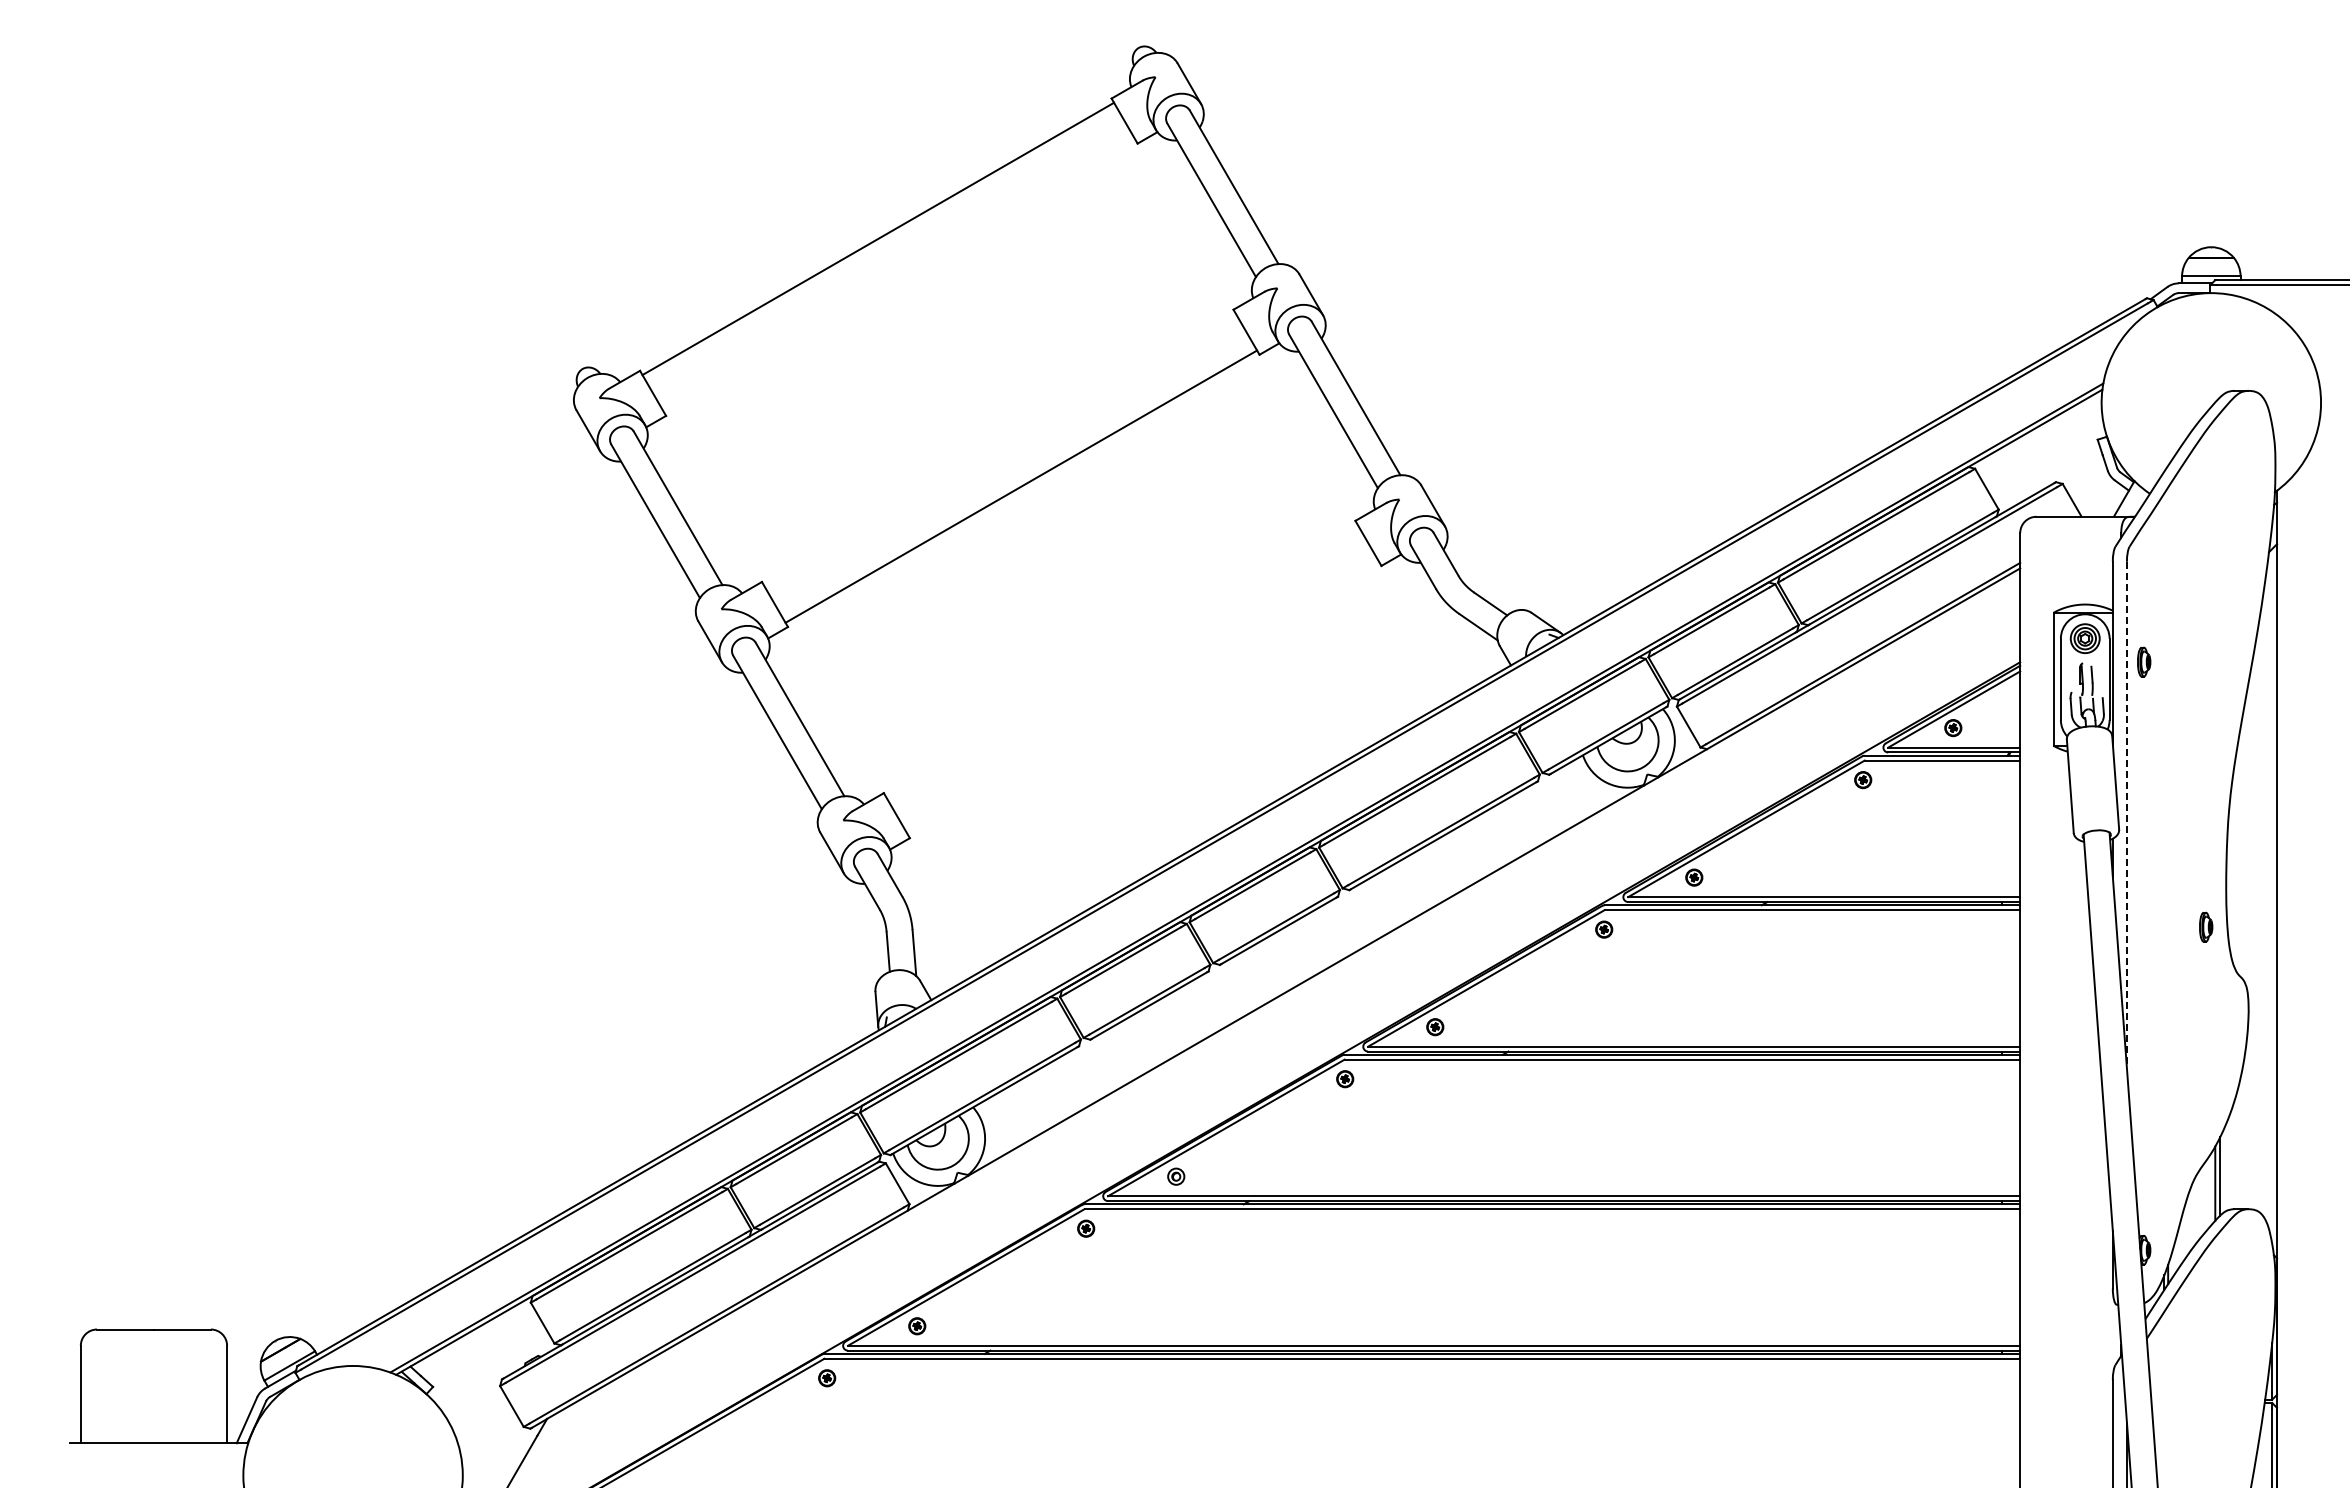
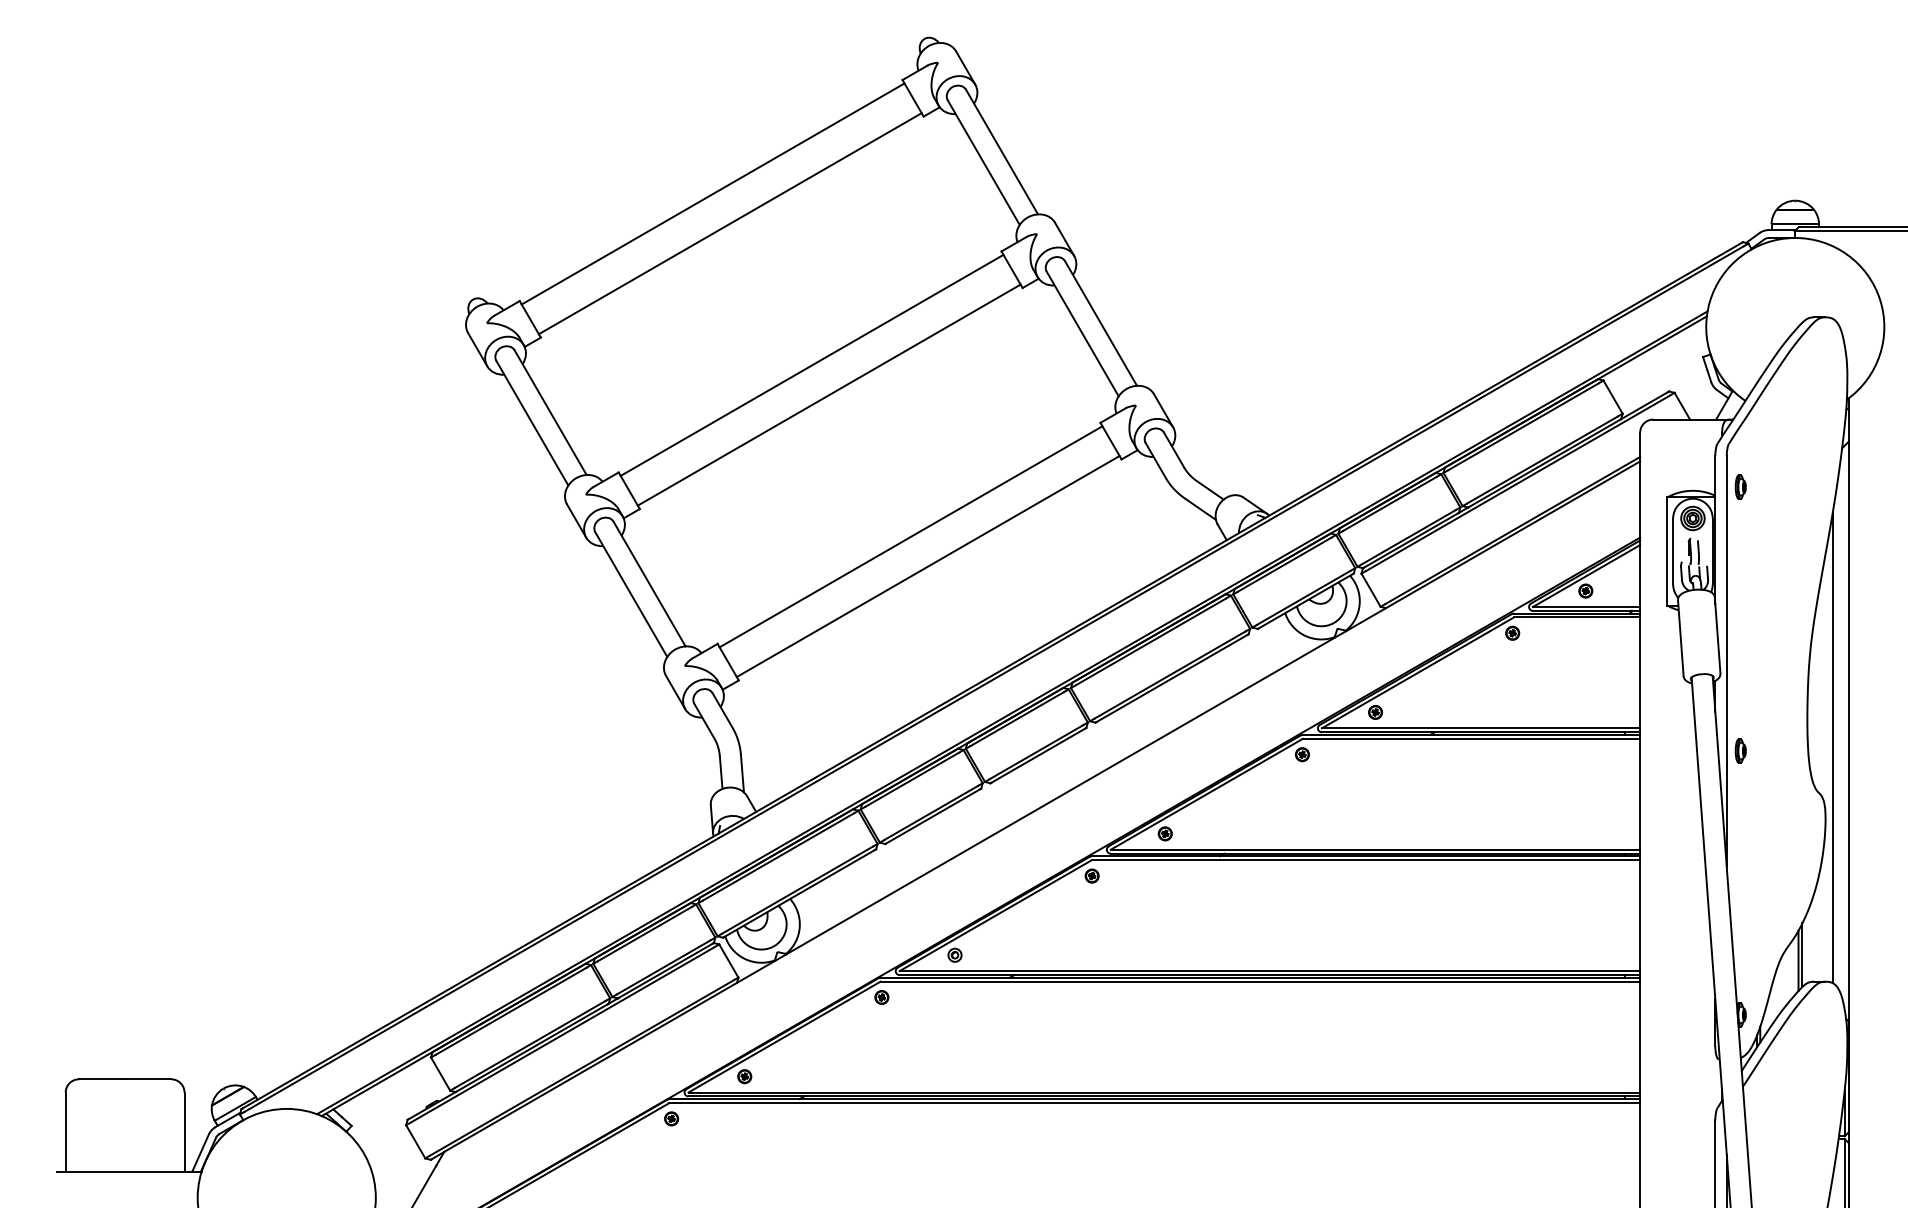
line: (899, 275) -> (730, 223), added
line: (999, 449) -> (811, 364), added
line: (1121, 661) -> (910, 537), added
part: (2144, 661) -> (1741, 486), moved
line: (1143, 697) -> (928, 566), added
line: (2126, 815) -> (1726, 662), dashed -> solid
line: (2257, 921) -> (1832, 748), added
part: (2206, 926) -> (1741, 750), moved

